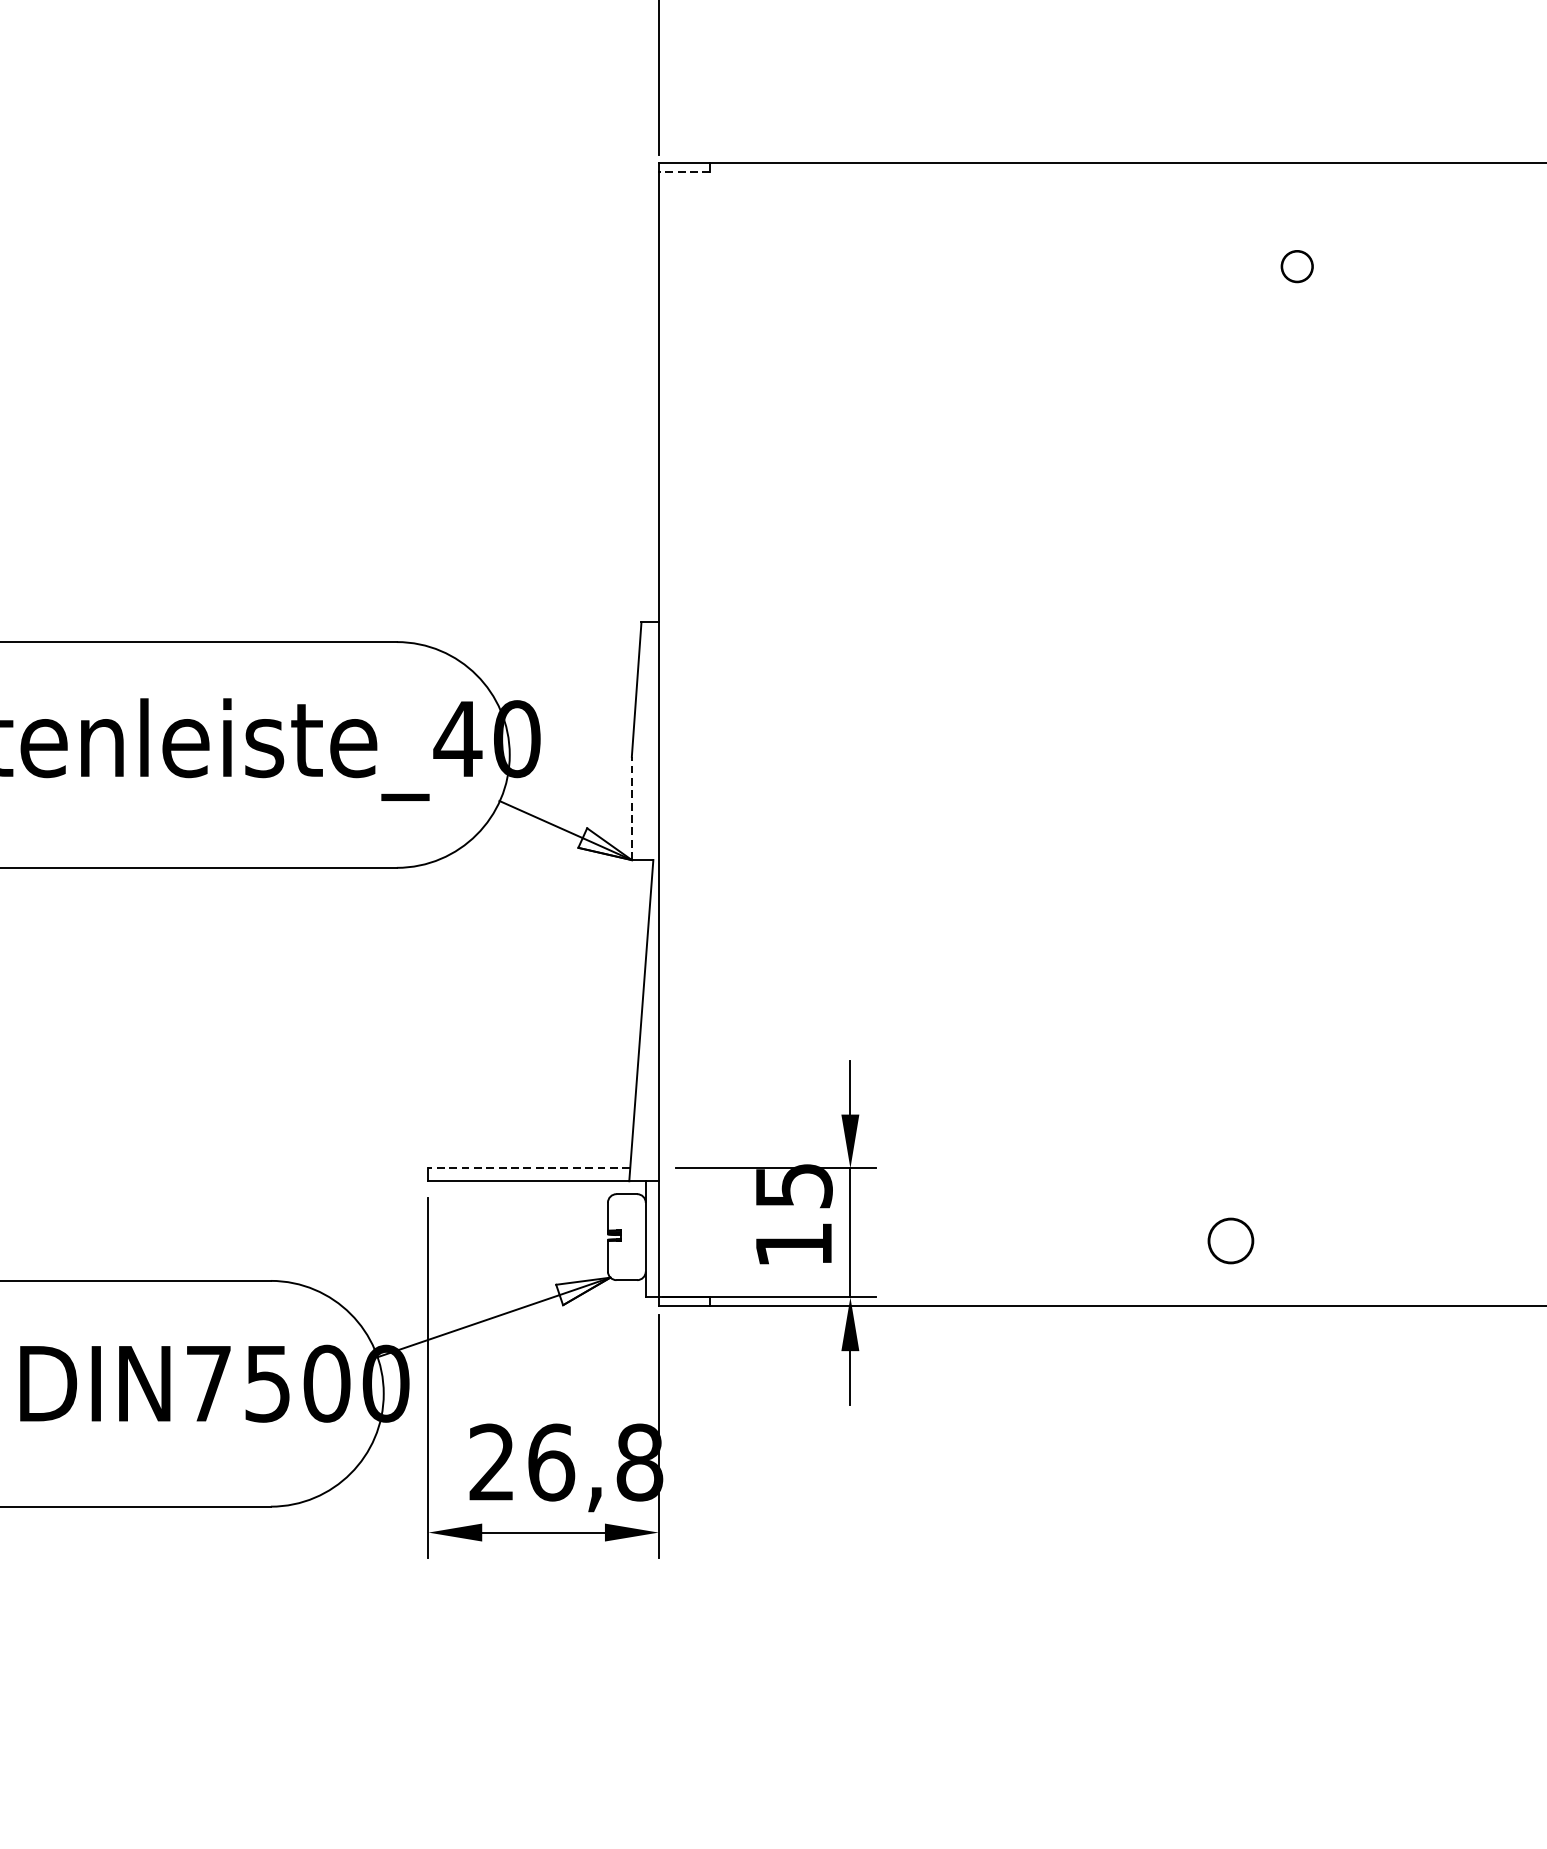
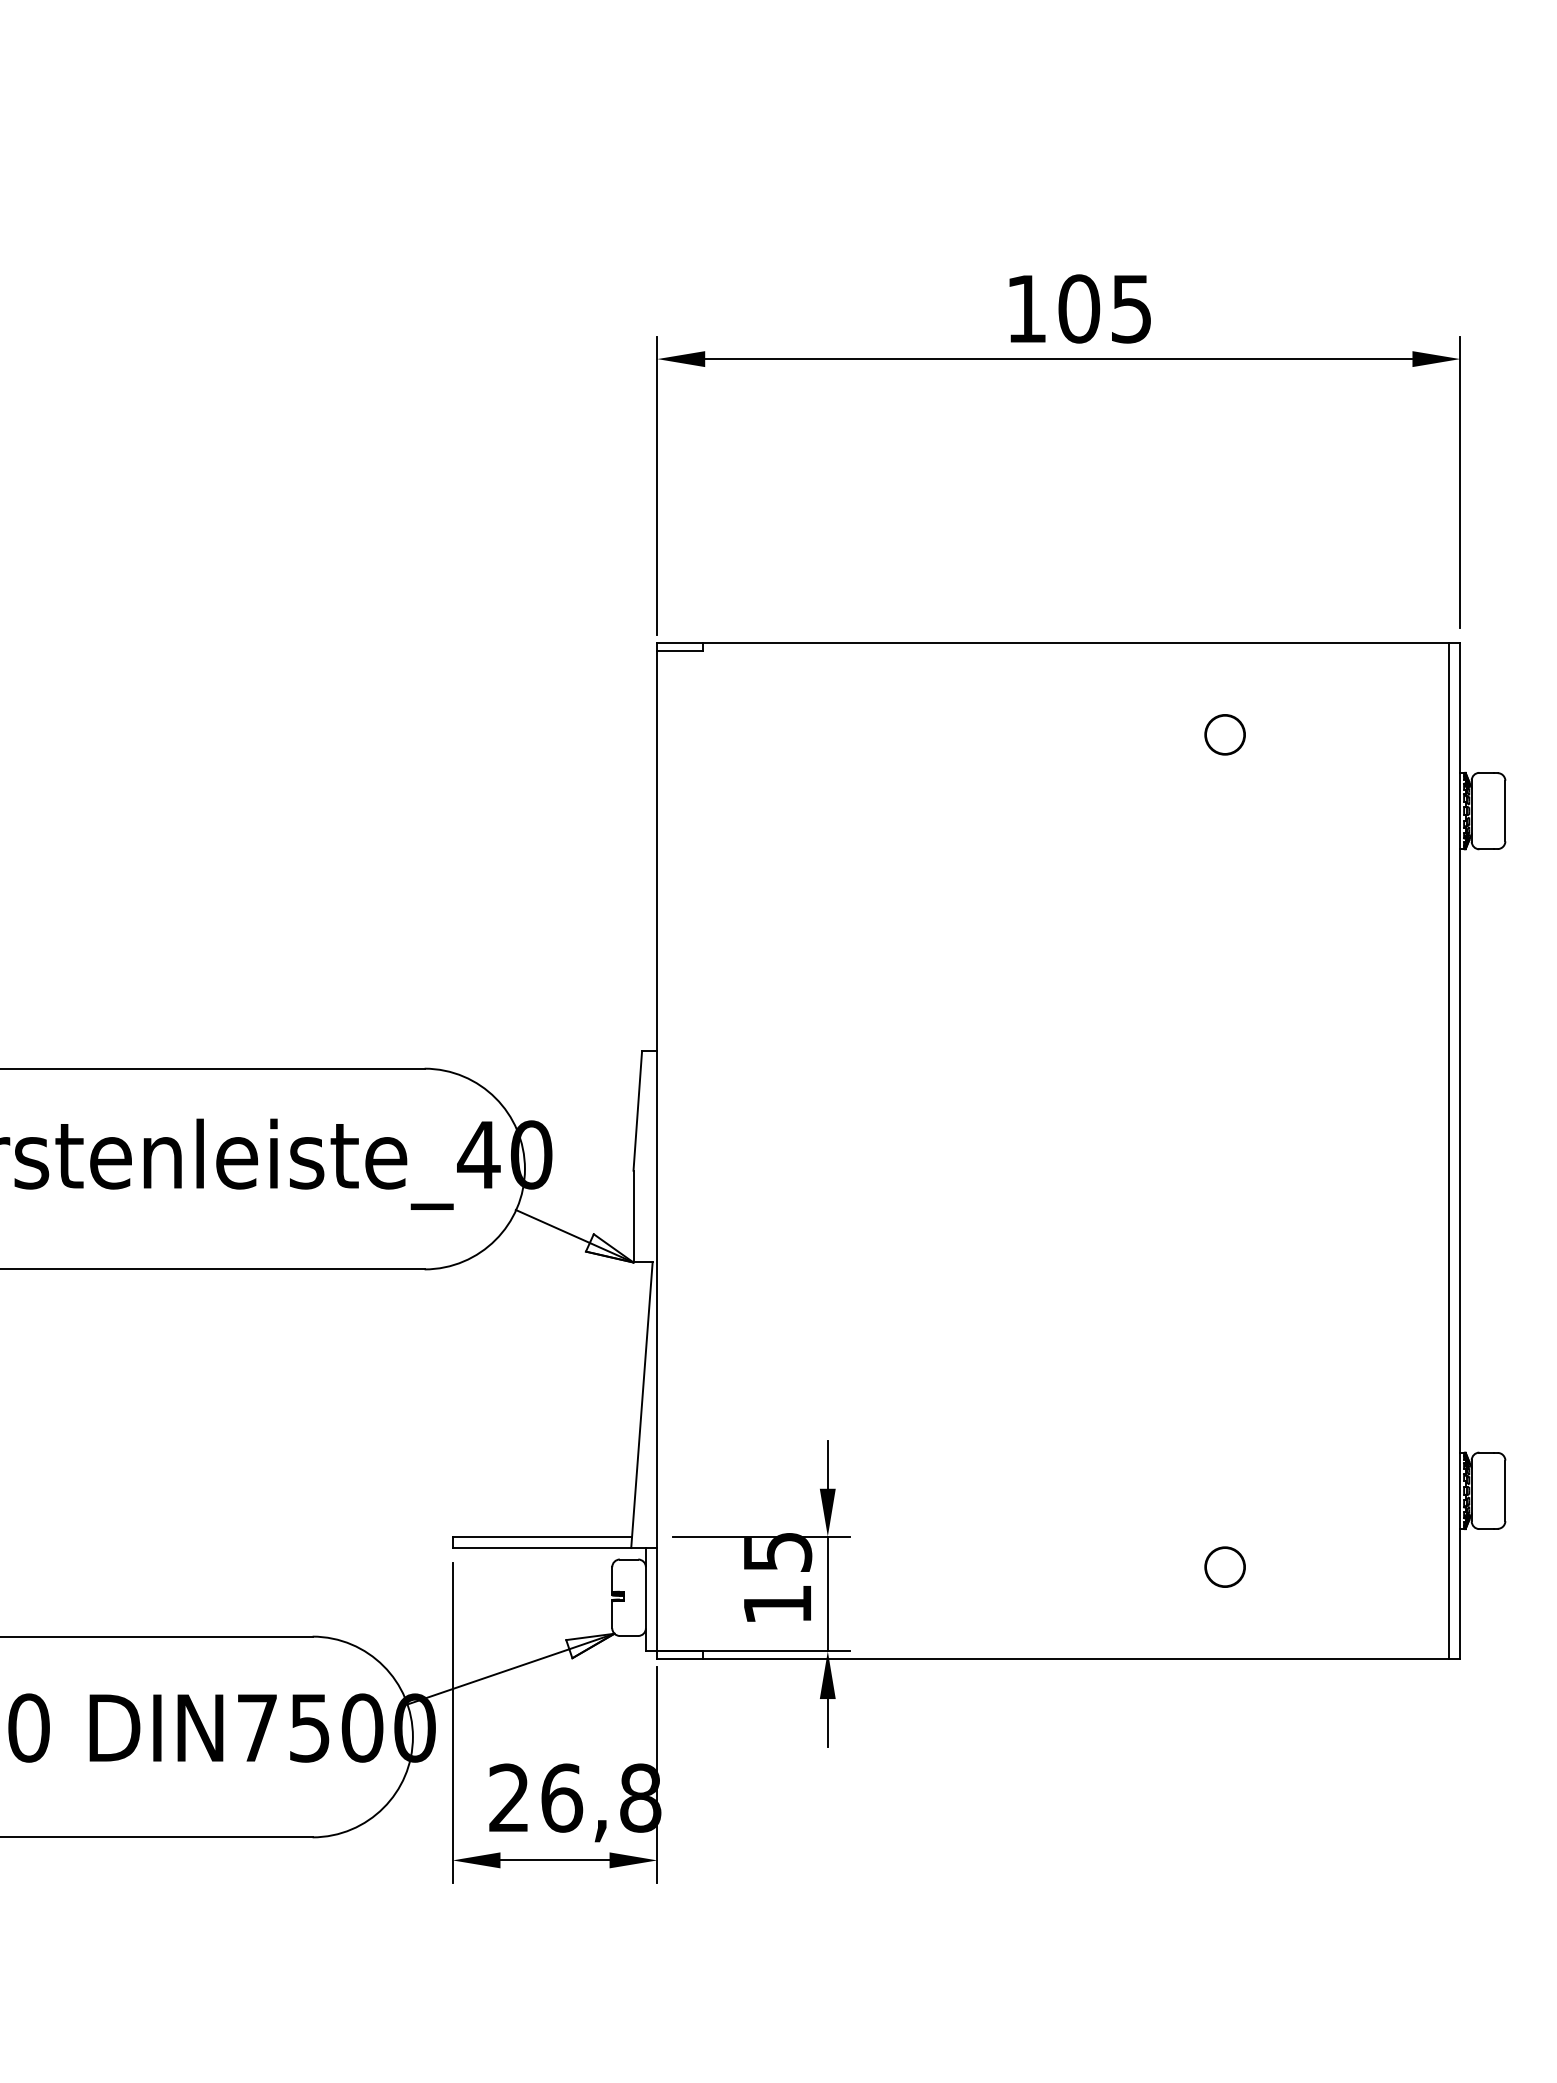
line: (684, 171) -> (680, 650), dashed -> solid
circle: (1296, 266) -> (1224, 734), size x1.43
line: (631, 808) -> (633, 1216), dashed -> solid
line: (529, 1168) -> (542, 1536), dashed -> solid
circle: (1230, 1240) -> (1224, 1566), moved

